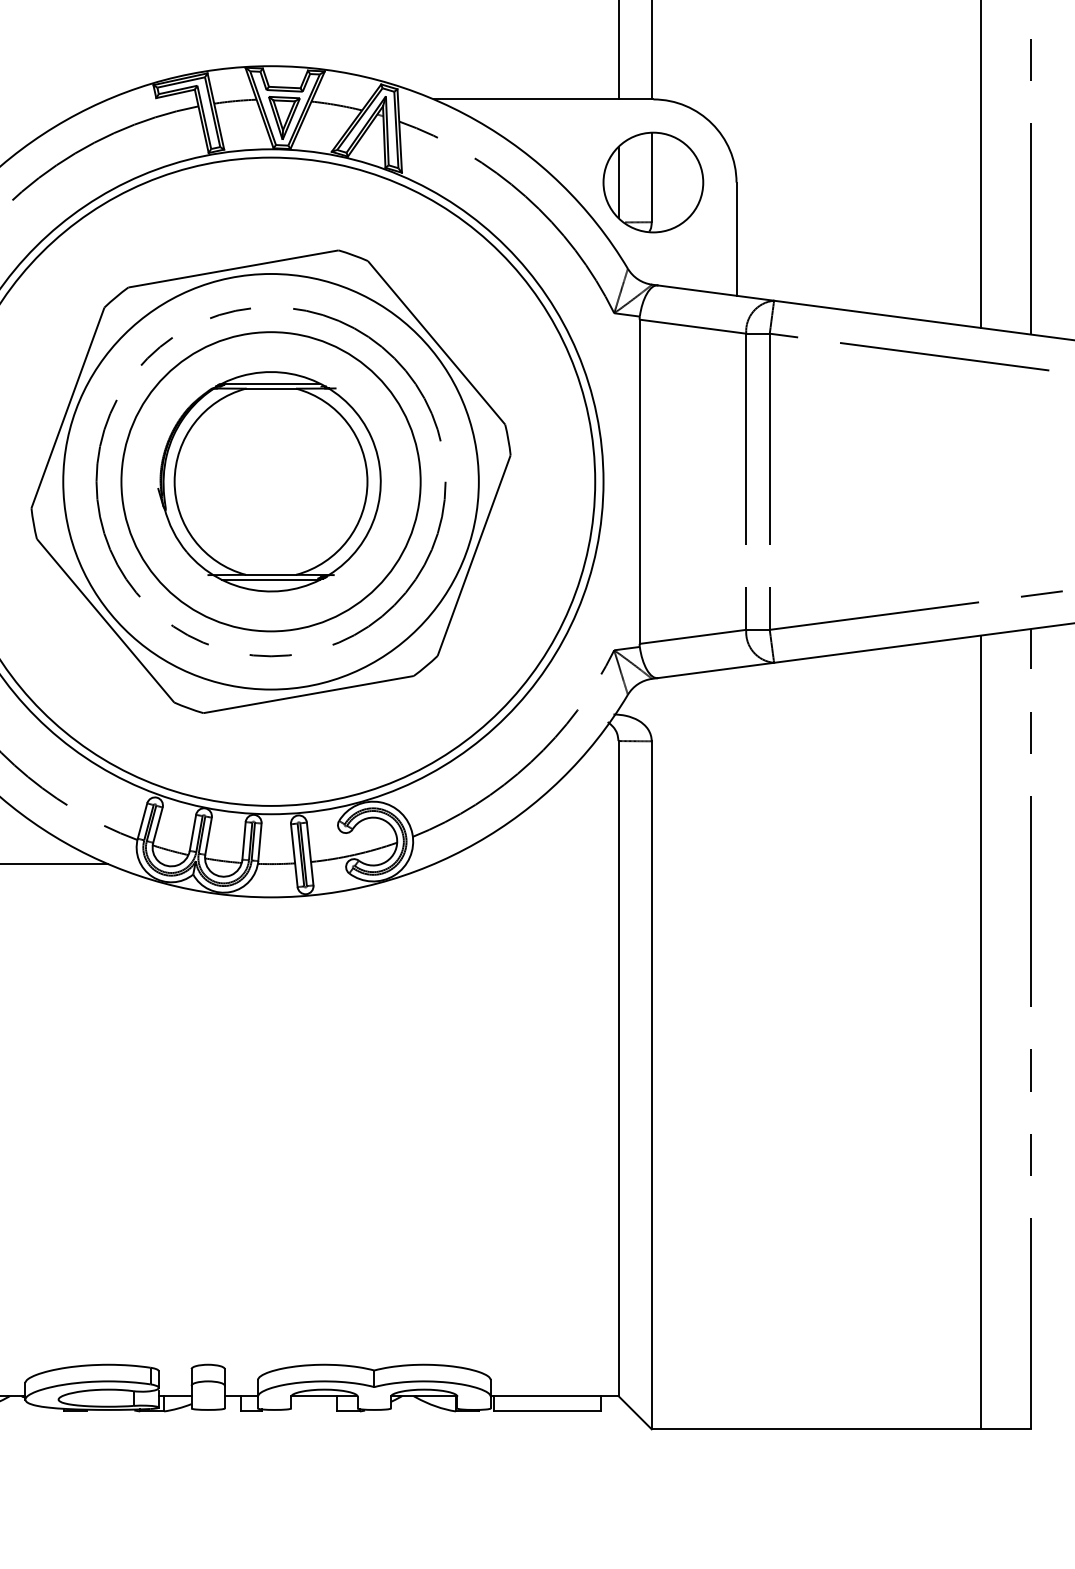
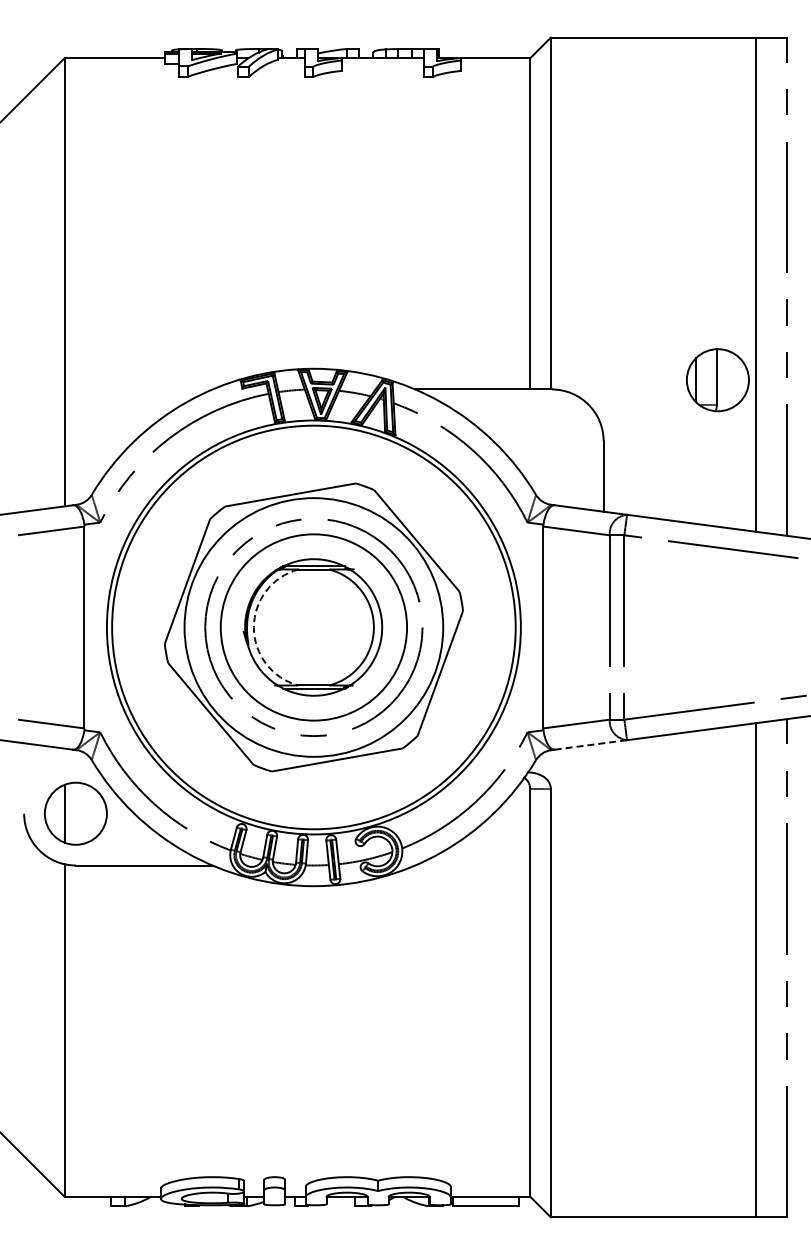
part: (652, 182) -> (717, 380), moved
arc: (174, 481) -> (253, 627), solid -> dashed
line: (715, 669) -> (590, 744), solid -> dashed

